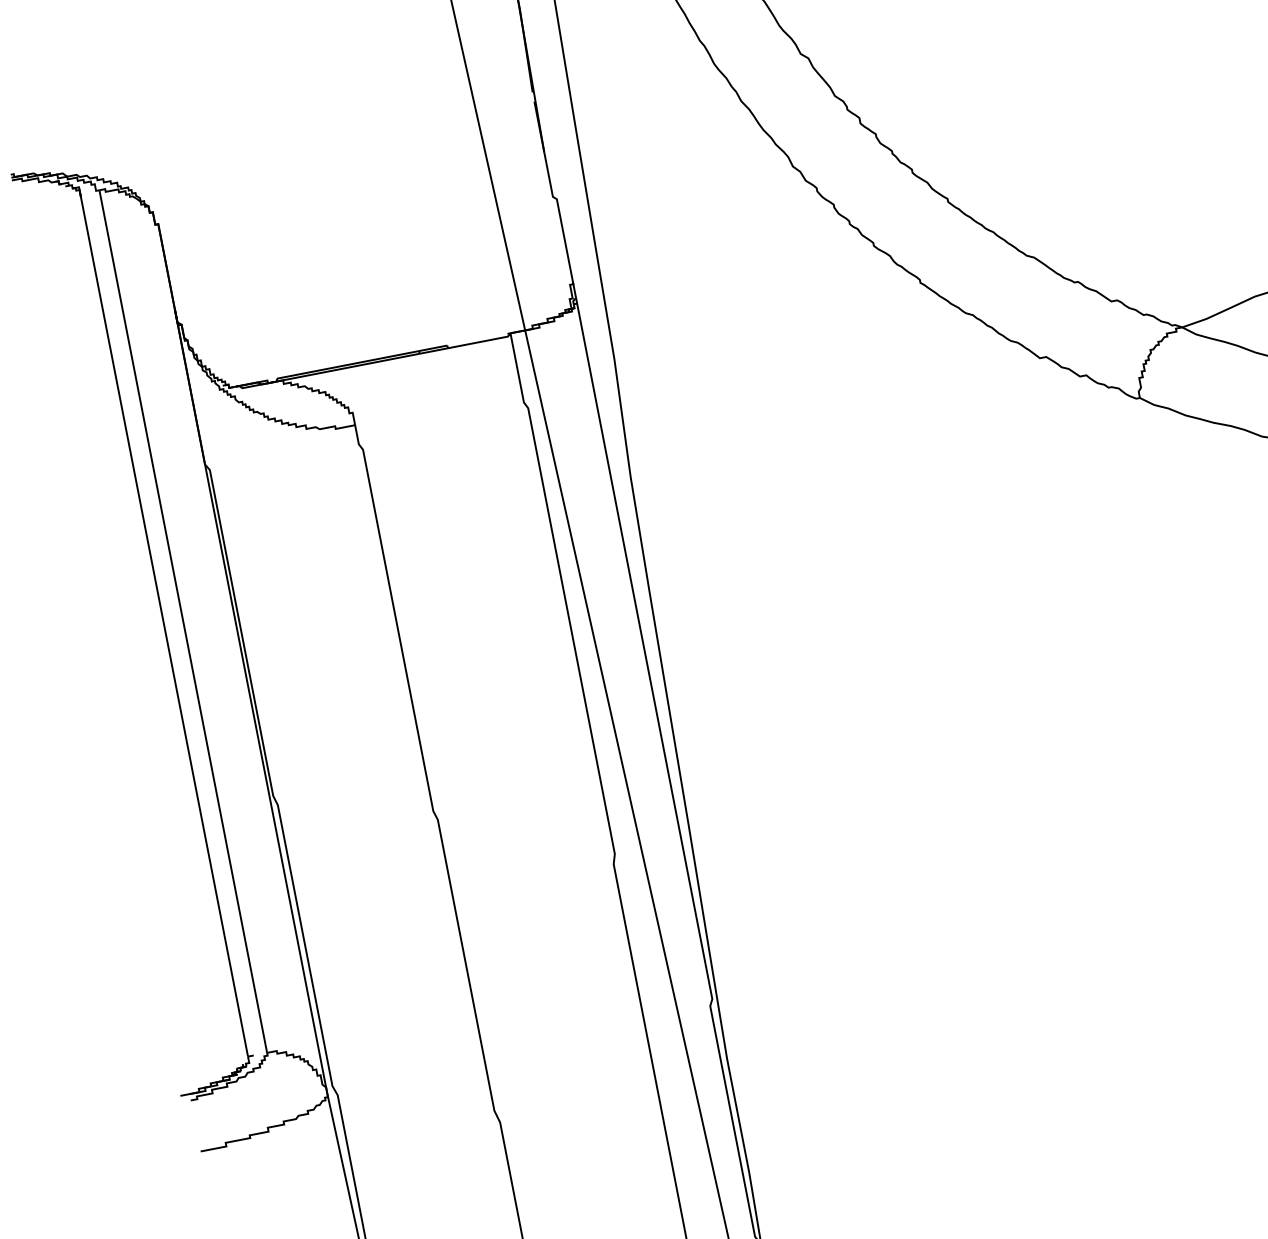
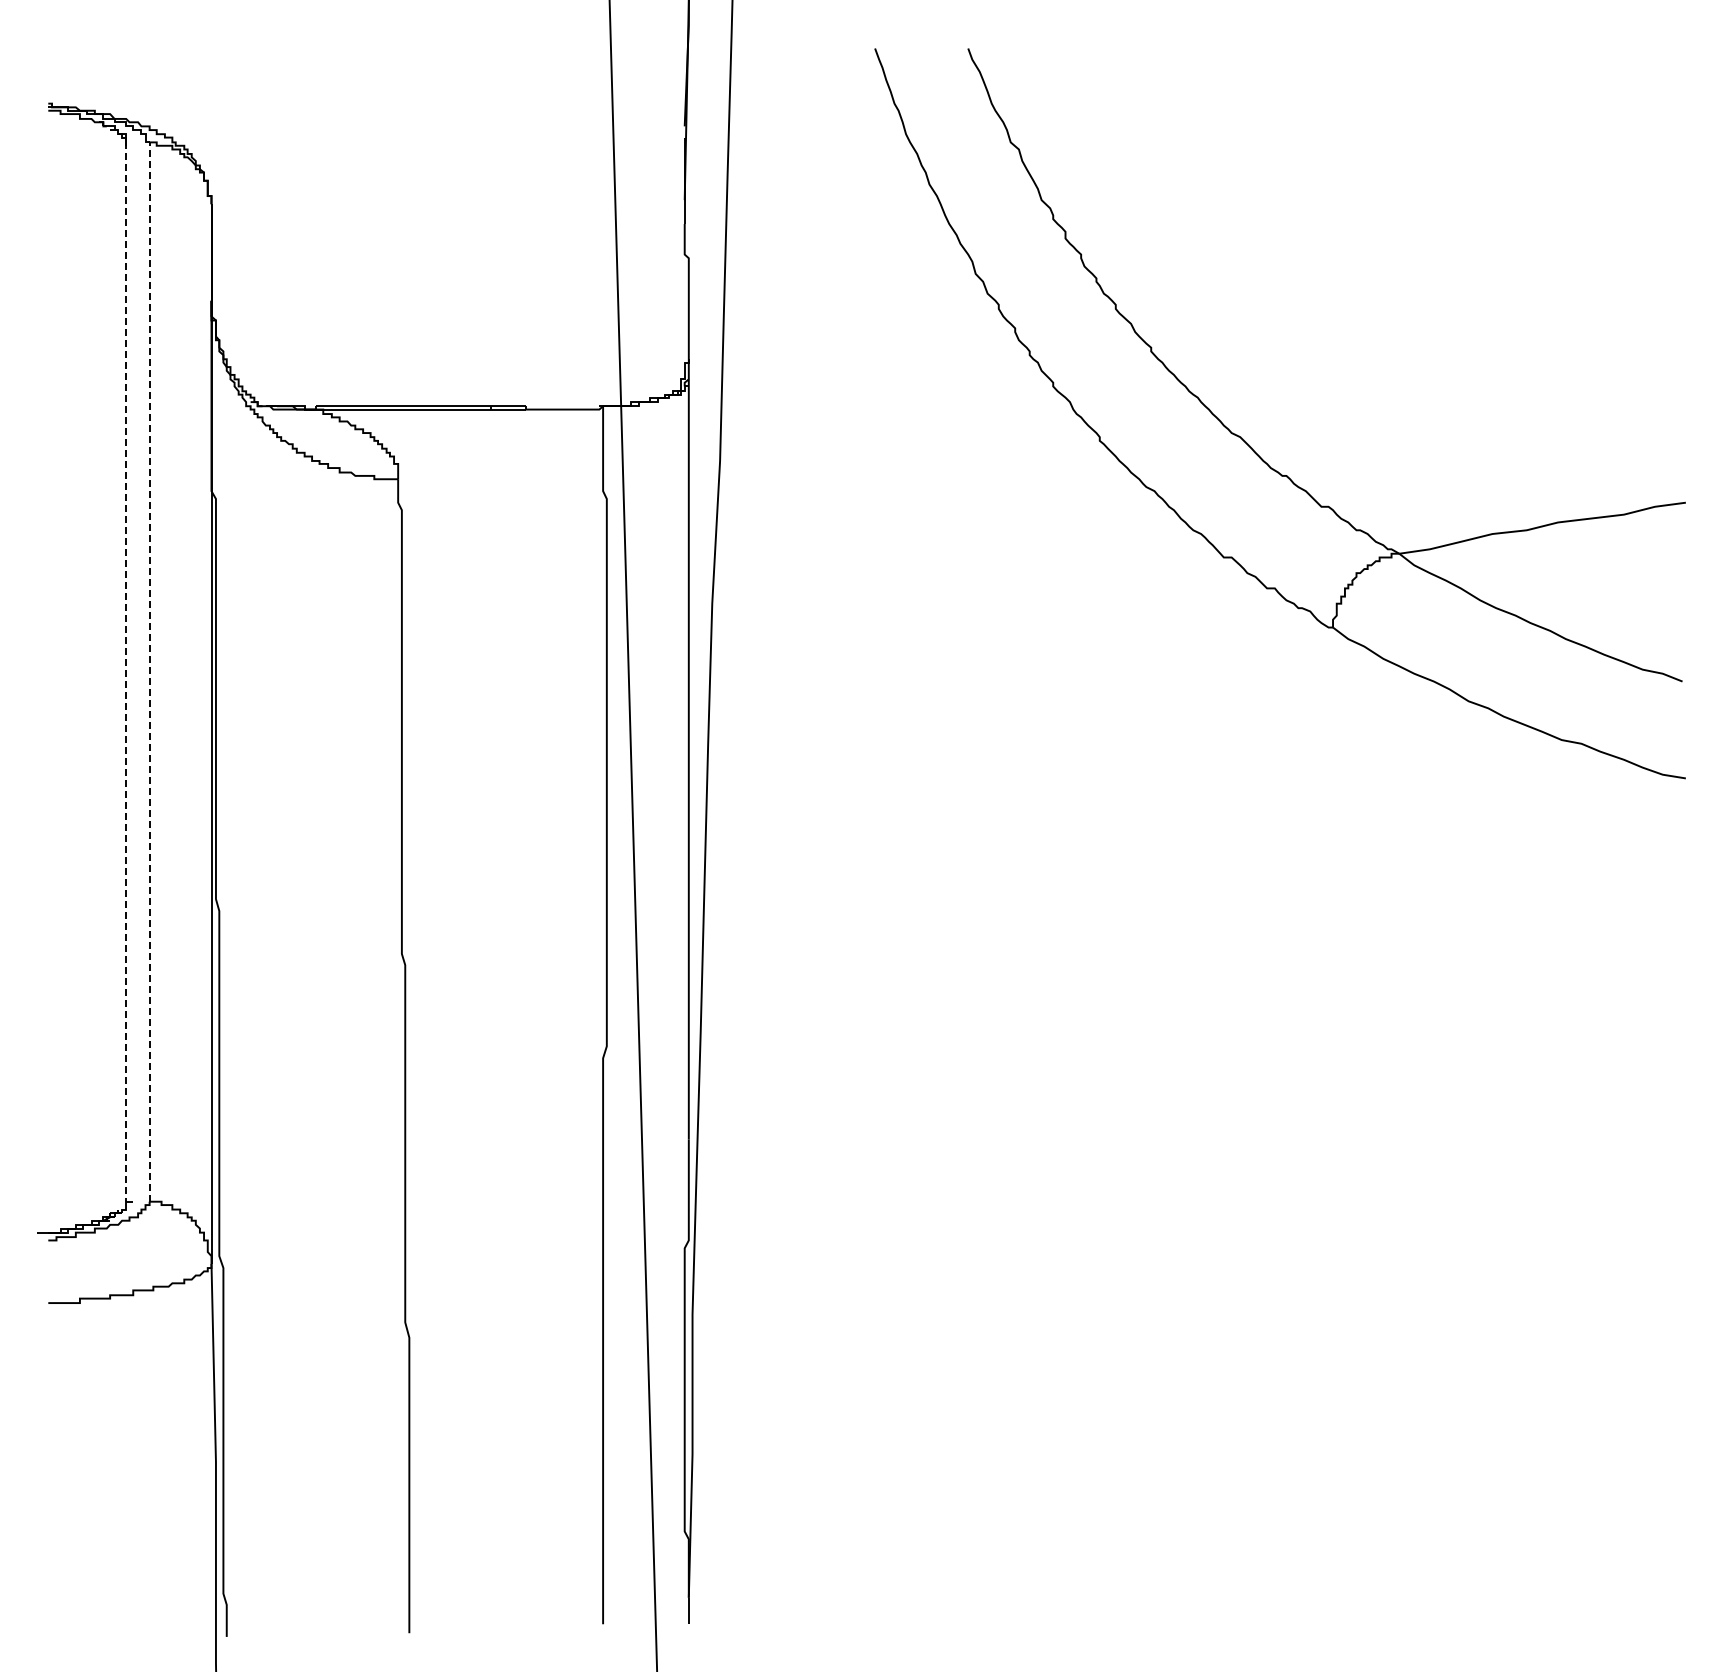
line: (183, 621) -> (149, 672), solid -> dashed
line: (164, 625) -> (126, 672), solid -> dashed

